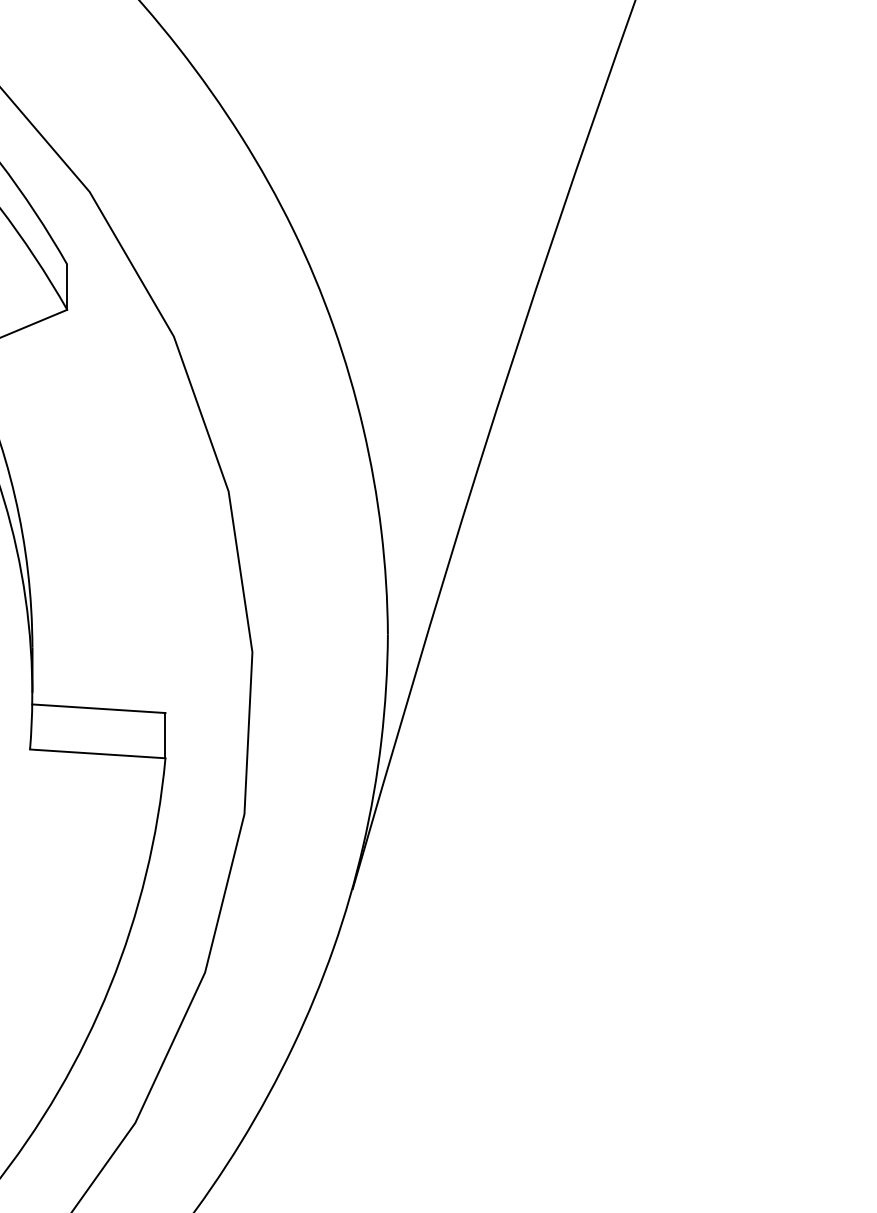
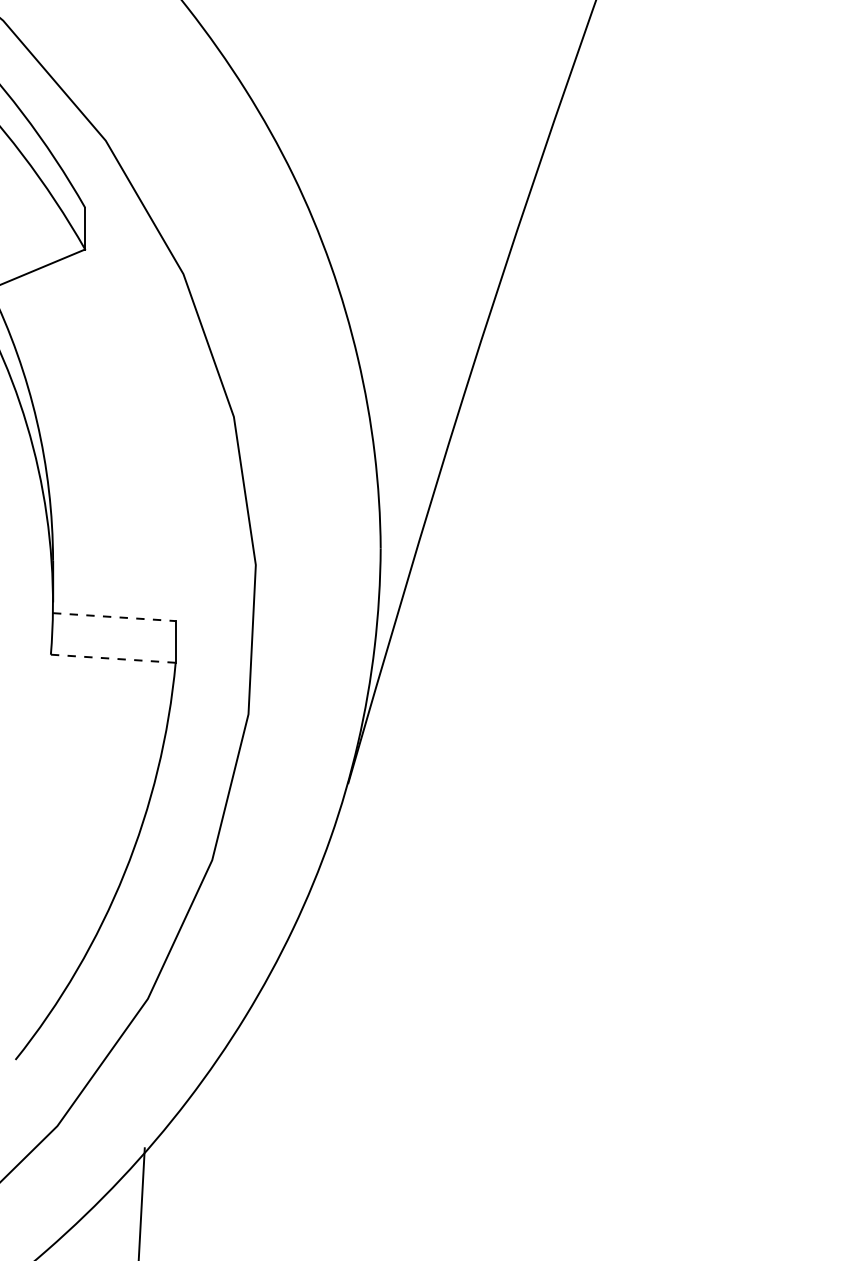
line: (99, 709) -> (114, 617), solid -> dashed
line: (97, 753) -> (113, 658), solid -> dashed

